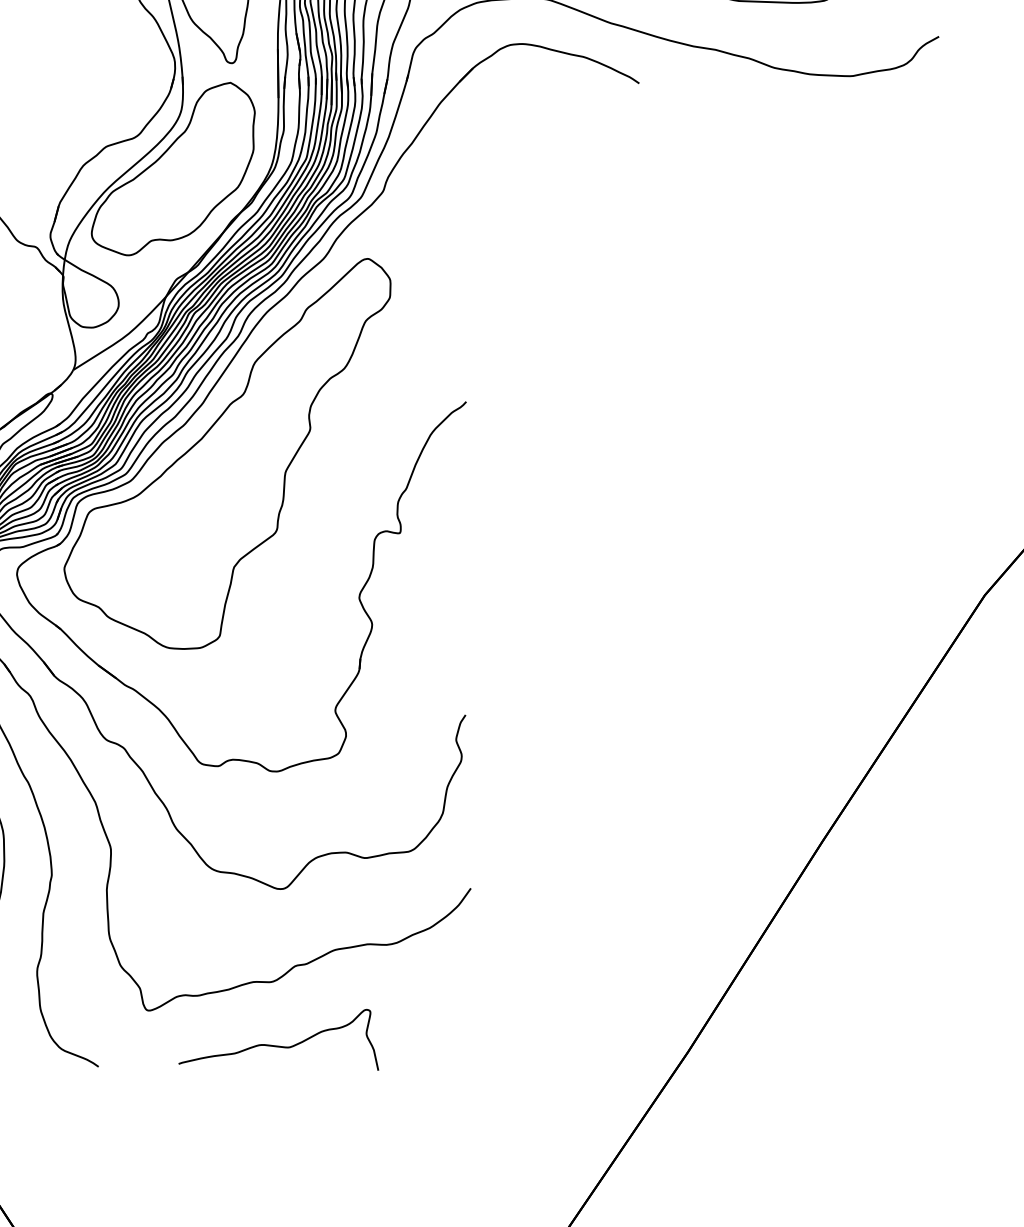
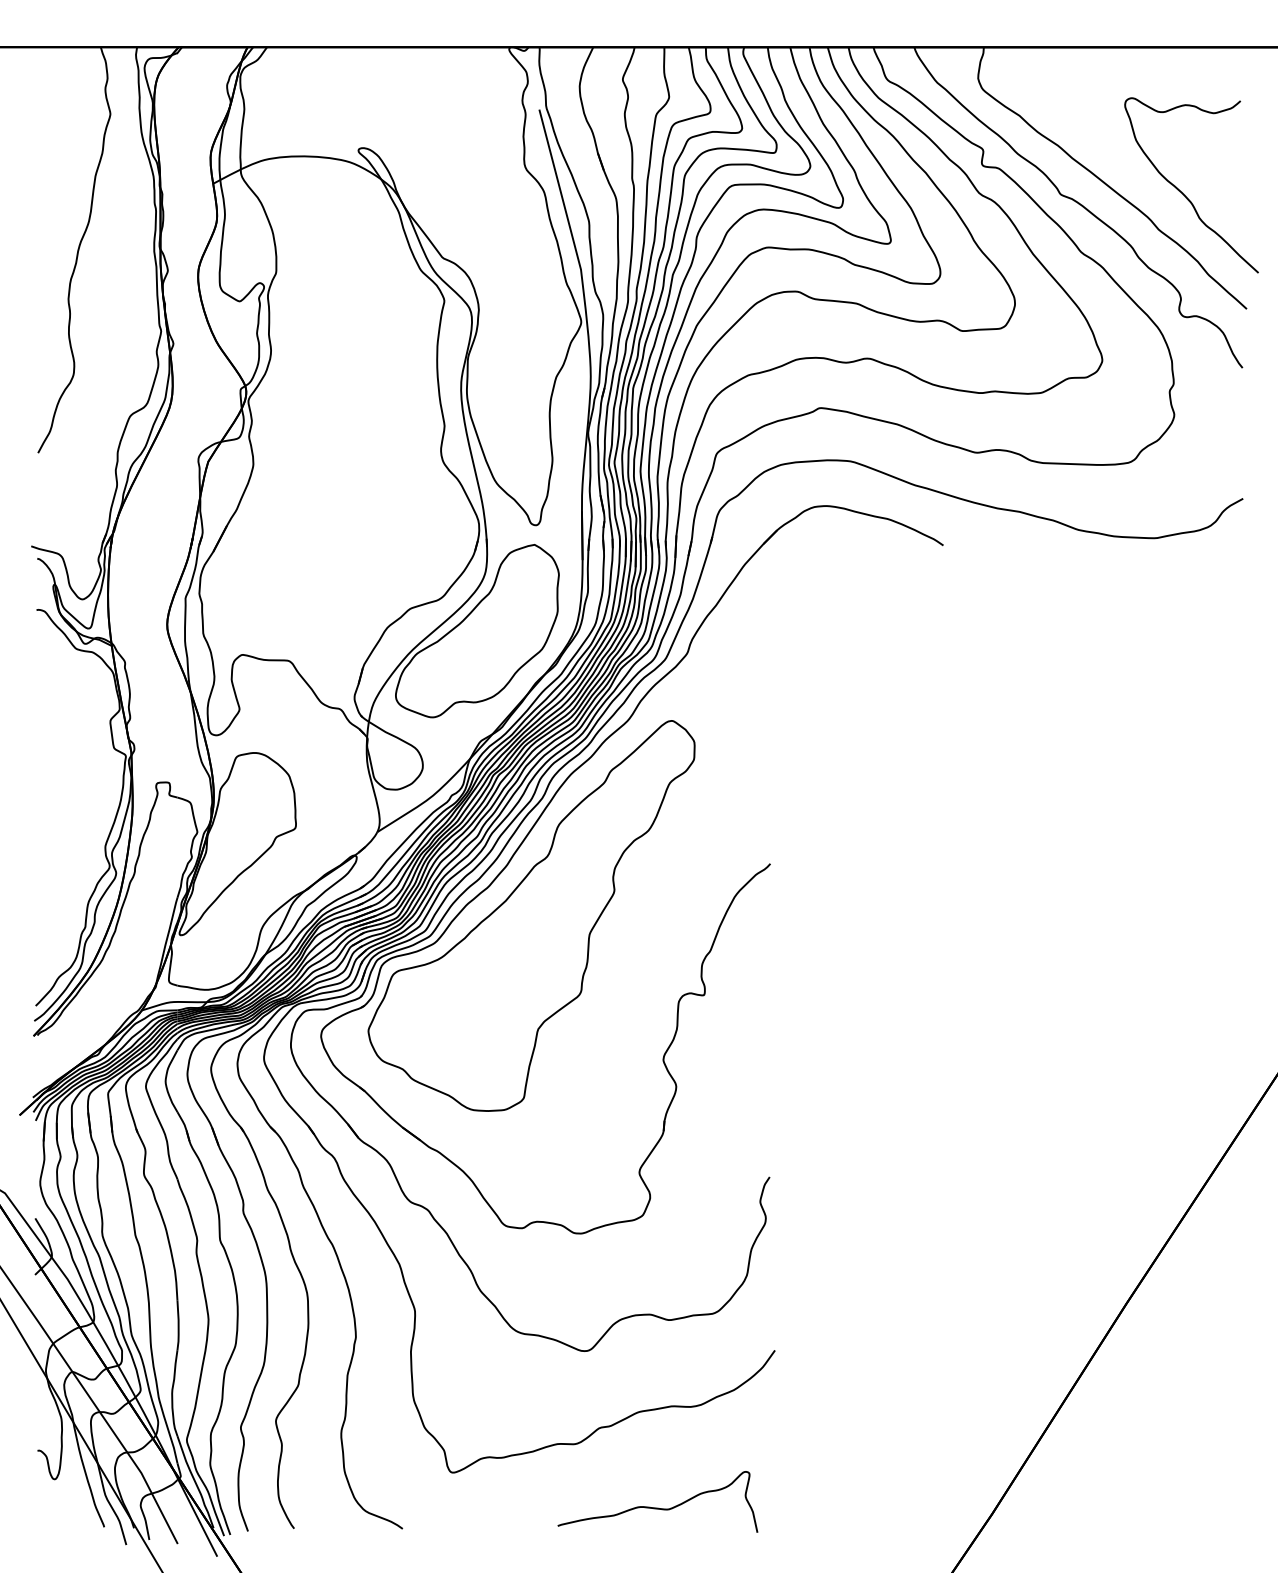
curve: (278, 1045) -> (657, 1507), moved

